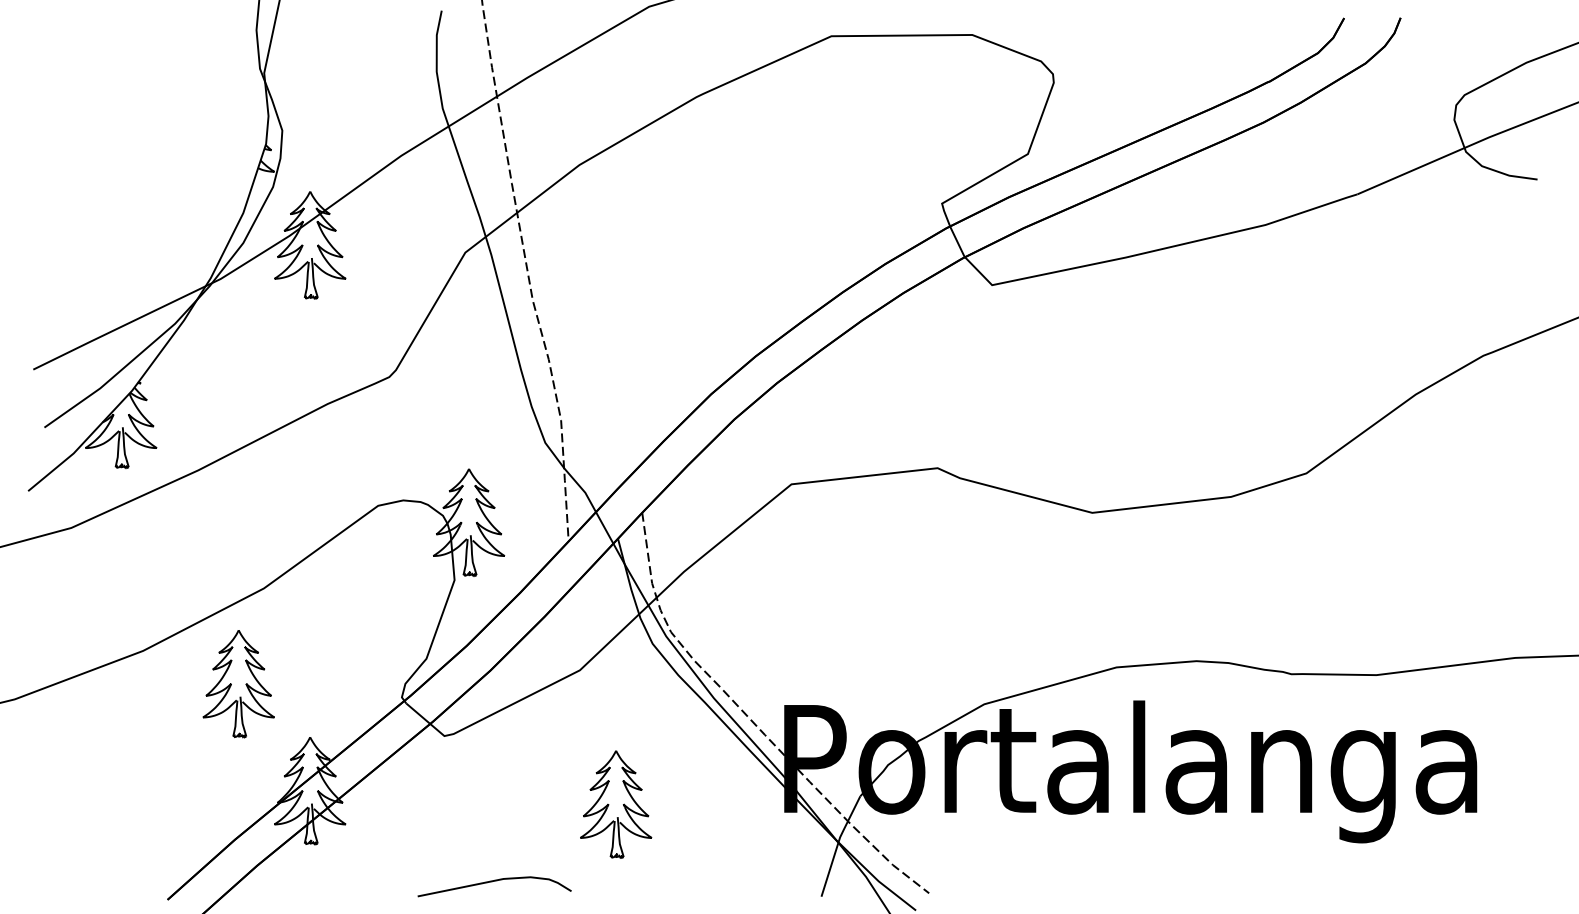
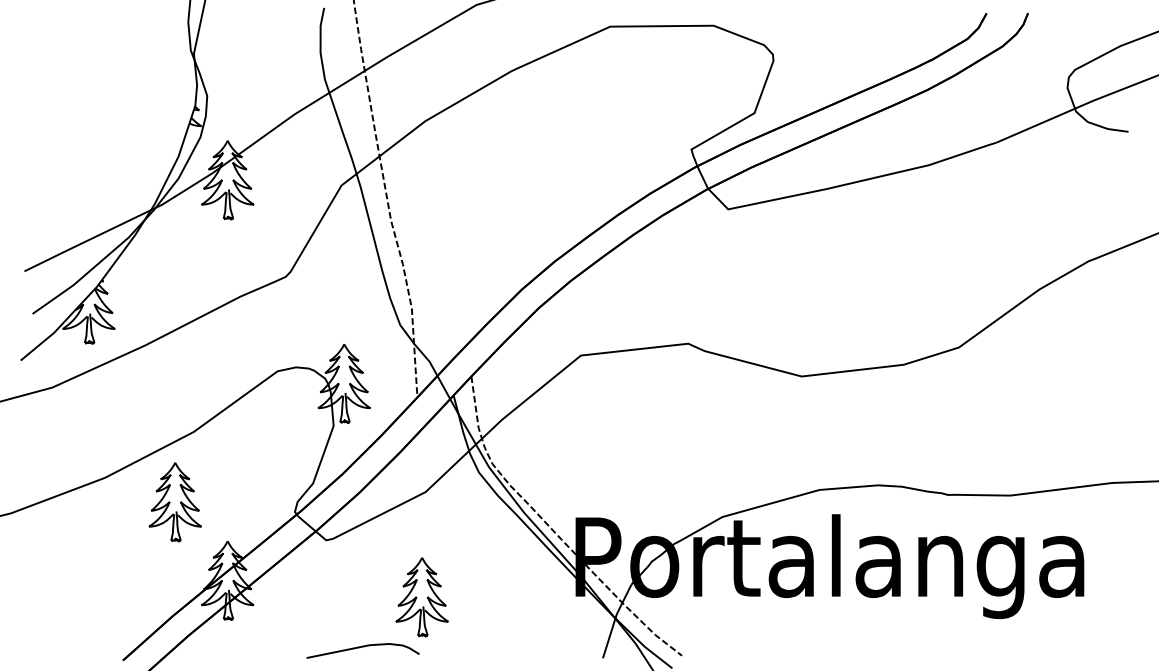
part: (616, 804) -> (422, 597), moved

